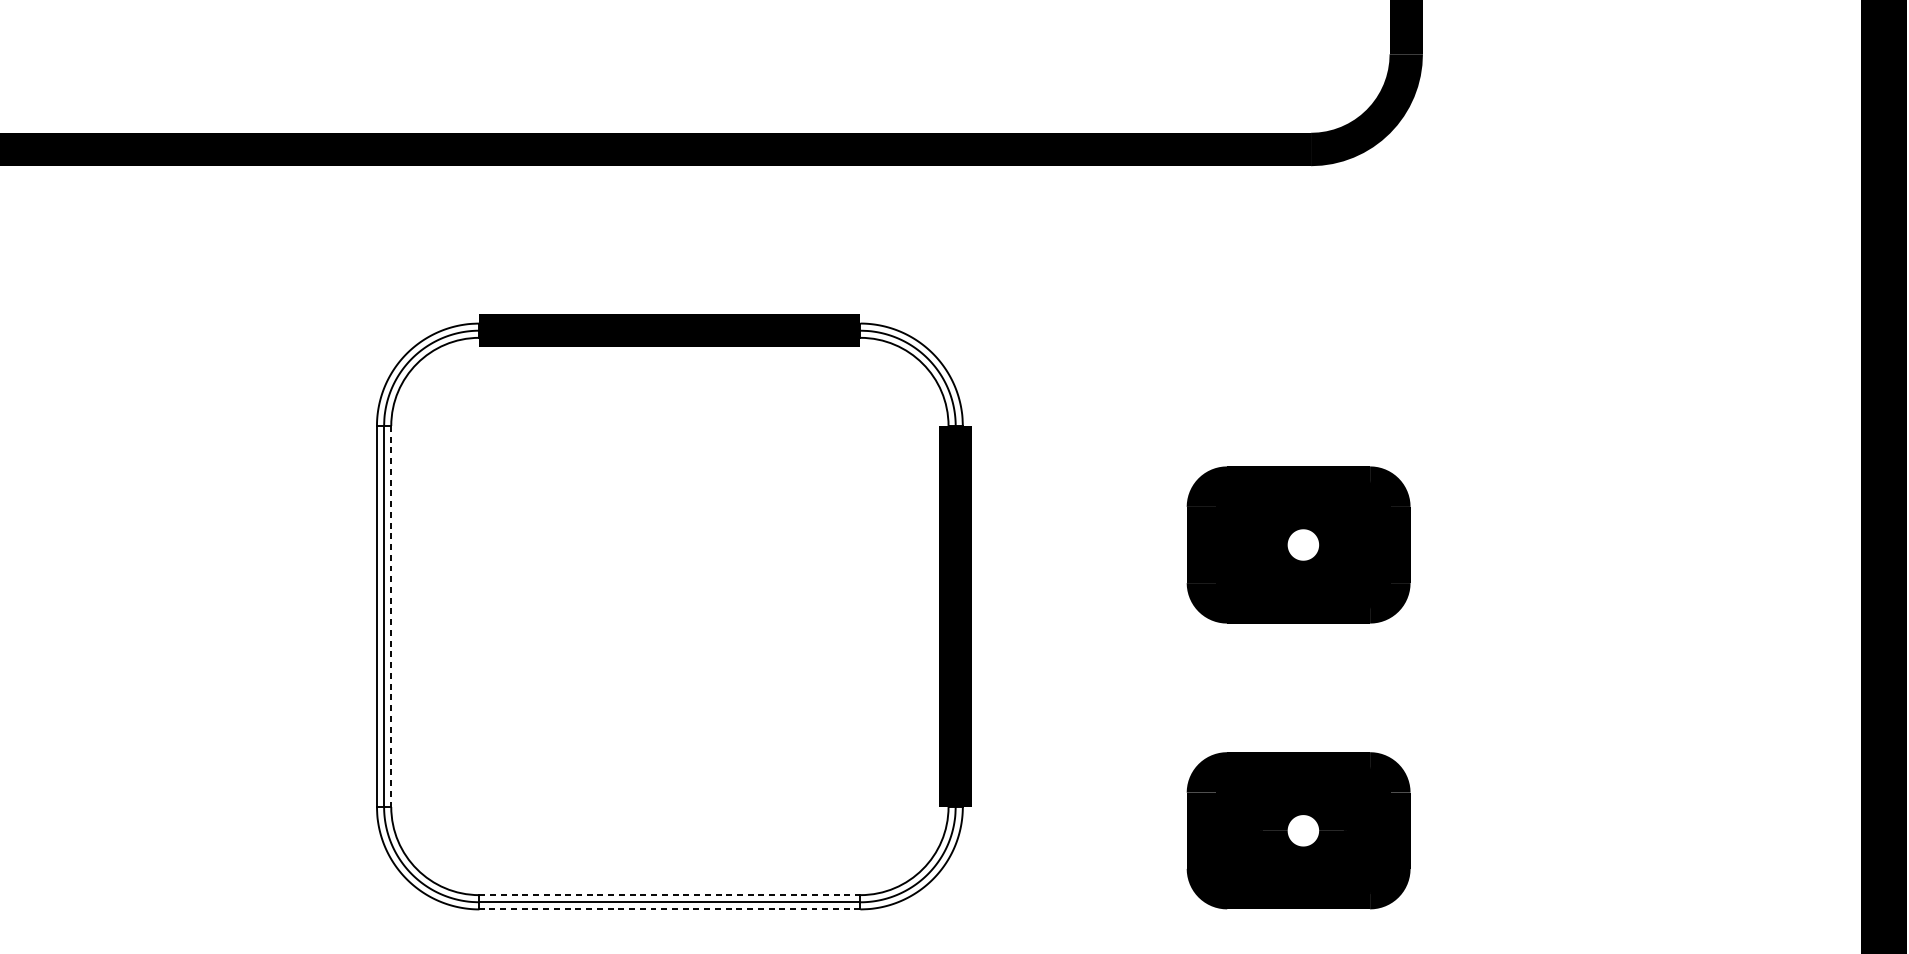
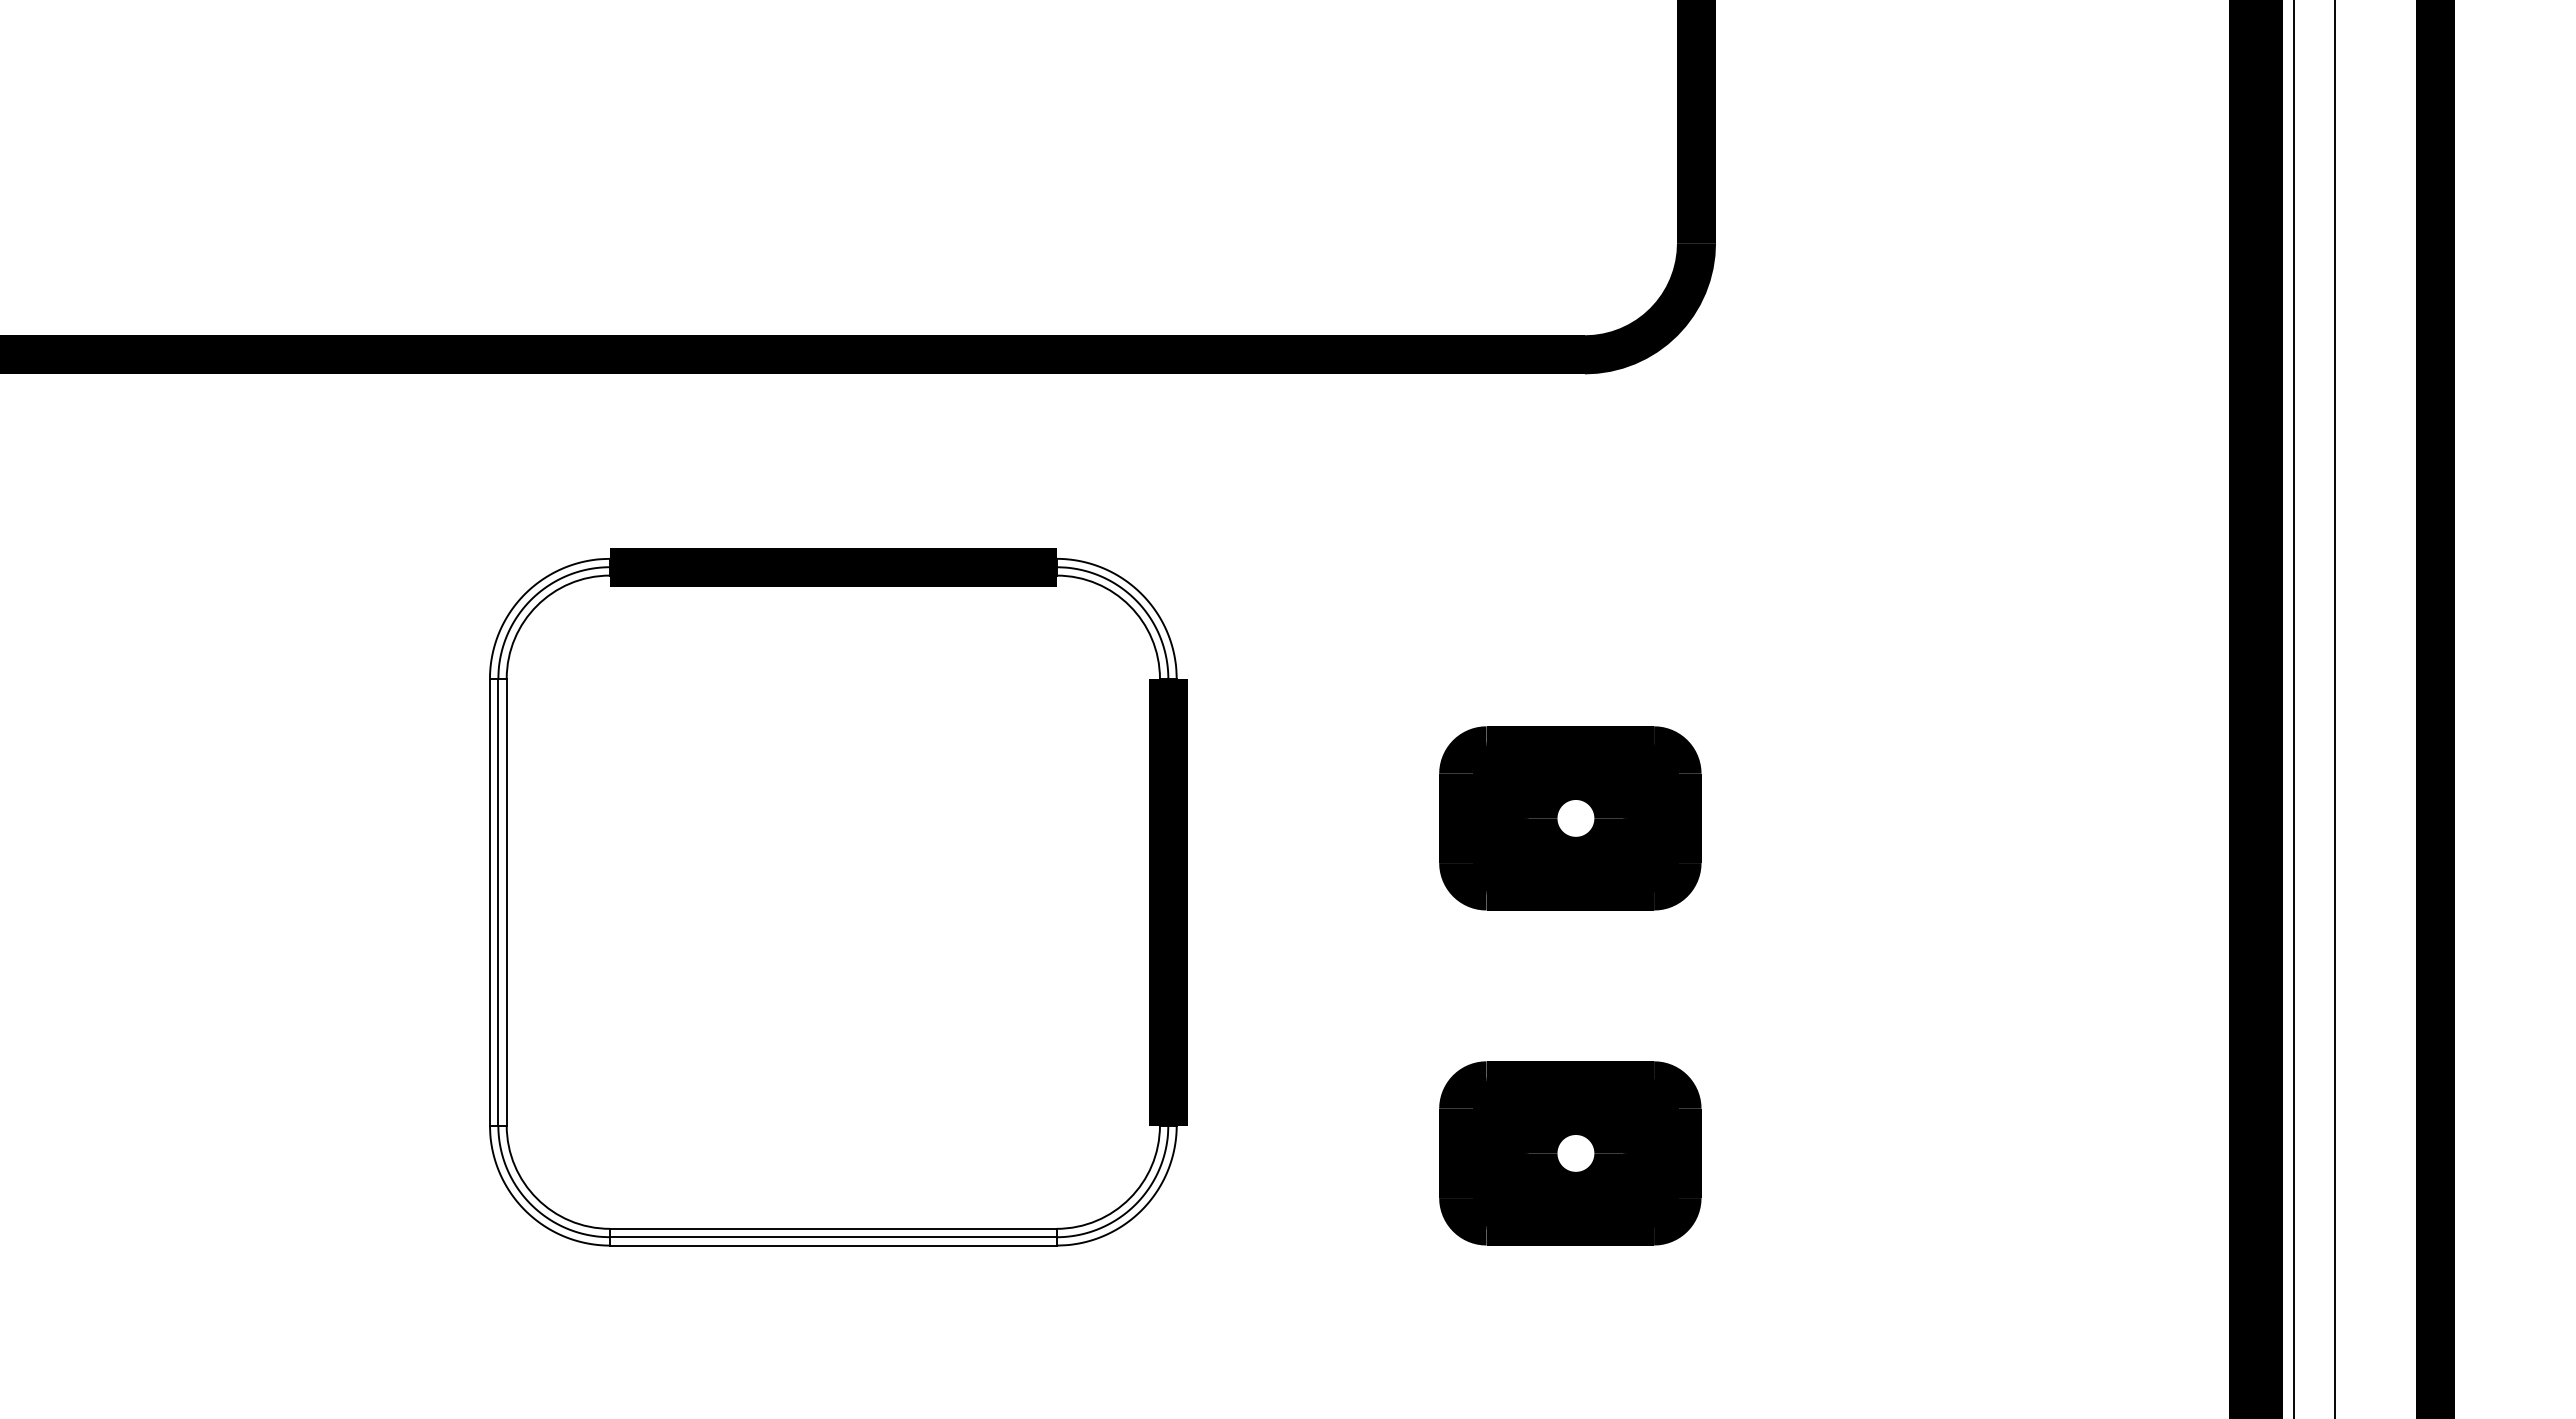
line: (391, 616) -> (506, 902), dashed -> solid
line: (670, 894) -> (833, 1228), dashed -> solid
line: (669, 909) -> (832, 1245), dashed -> solid

